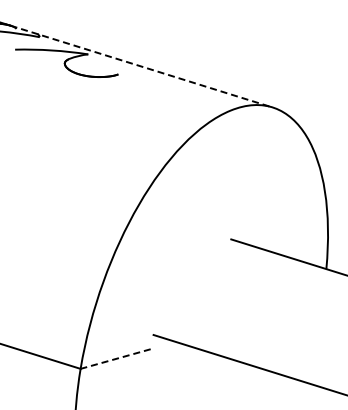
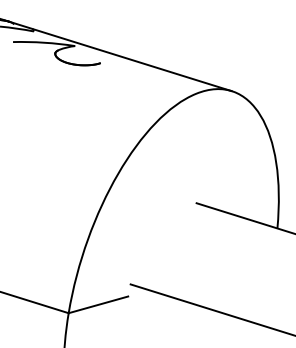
line: (141, 66) -> (120, 56), dashed -> solid
line: (115, 359) -> (98, 305), dashed -> solid

